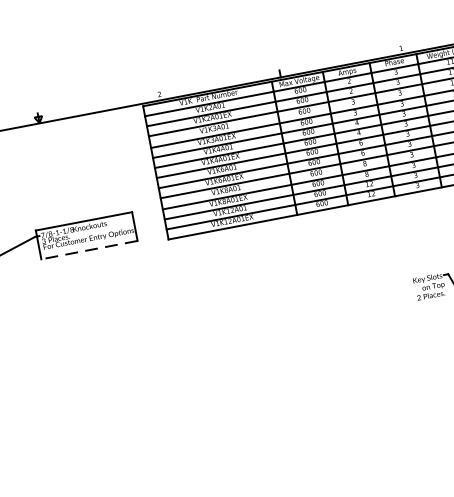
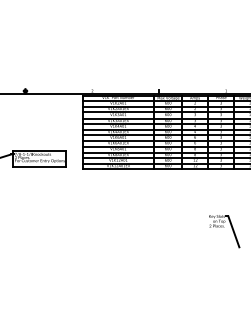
line: (89, 249) -> (39, 166), dashed -> solid

